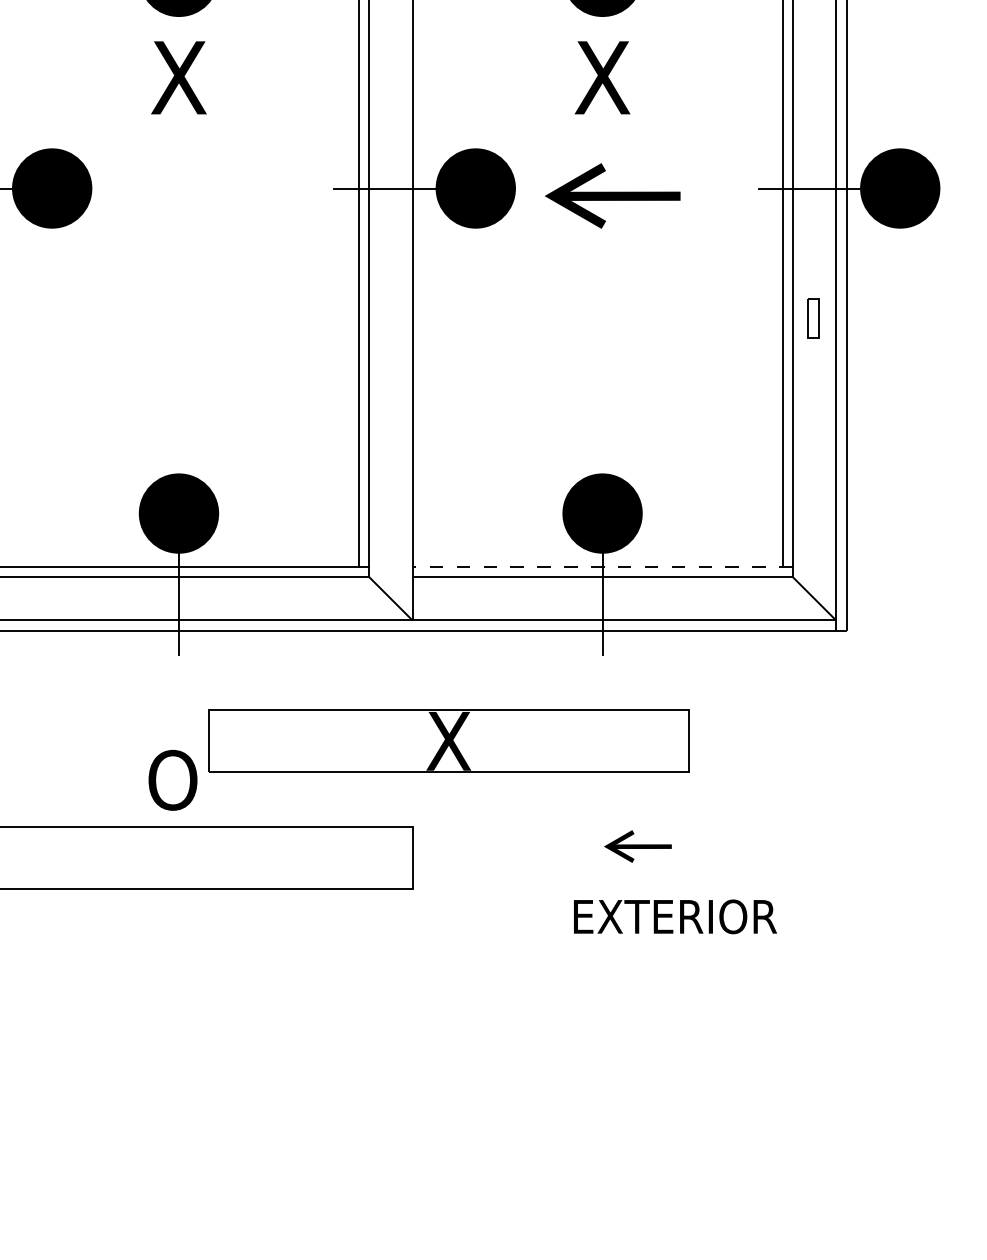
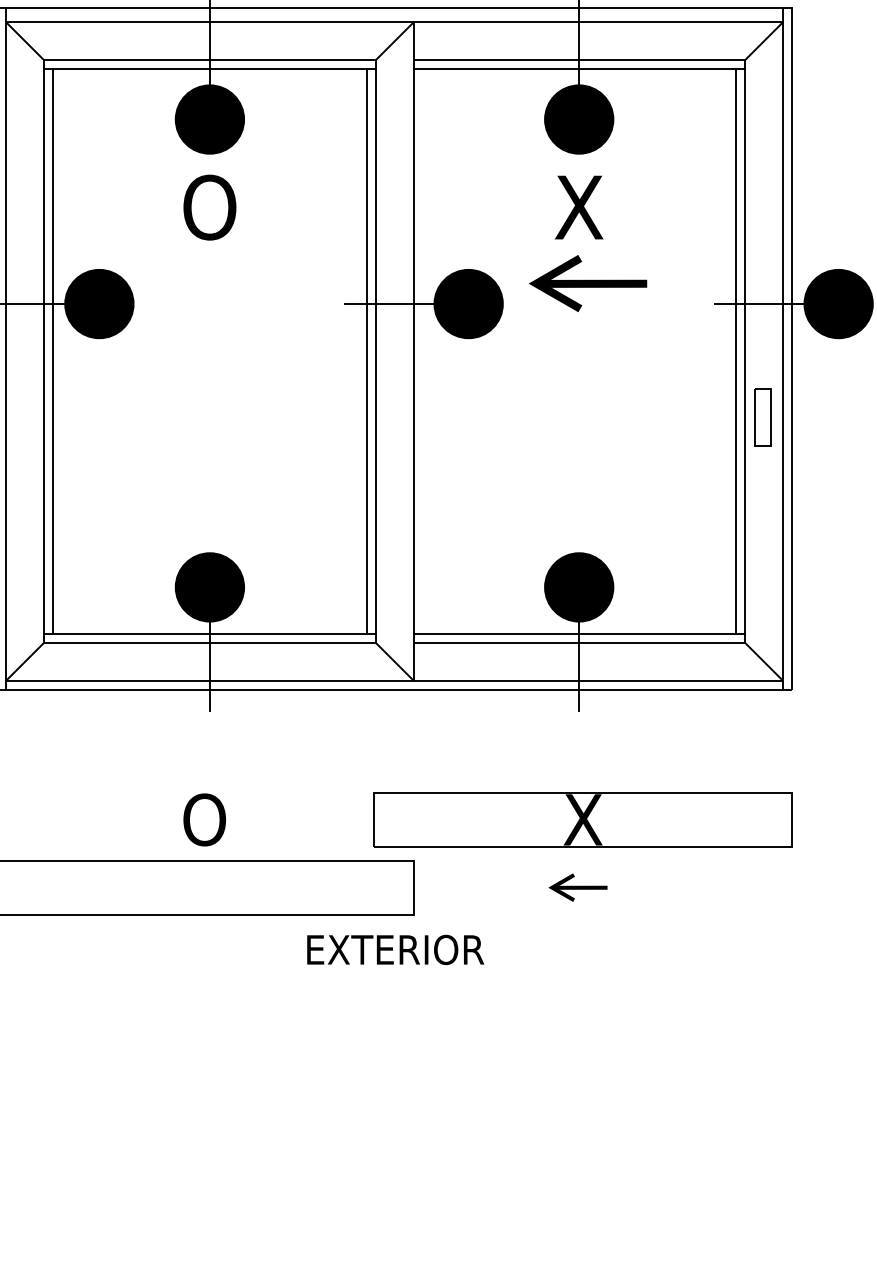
text: (178, 77) -> (209, 207), X -> O
part: (613, 195) -> (588, 283), moved
part: (812, 318) -> (762, 417), size x1.67
line: (602, 566) -> (579, 633), dashed -> solid
part: (448, 740) -> (582, 819), moved
part: (637, 846) -> (577, 887), moved
text: (675, 916) -> (395, 949), moved

